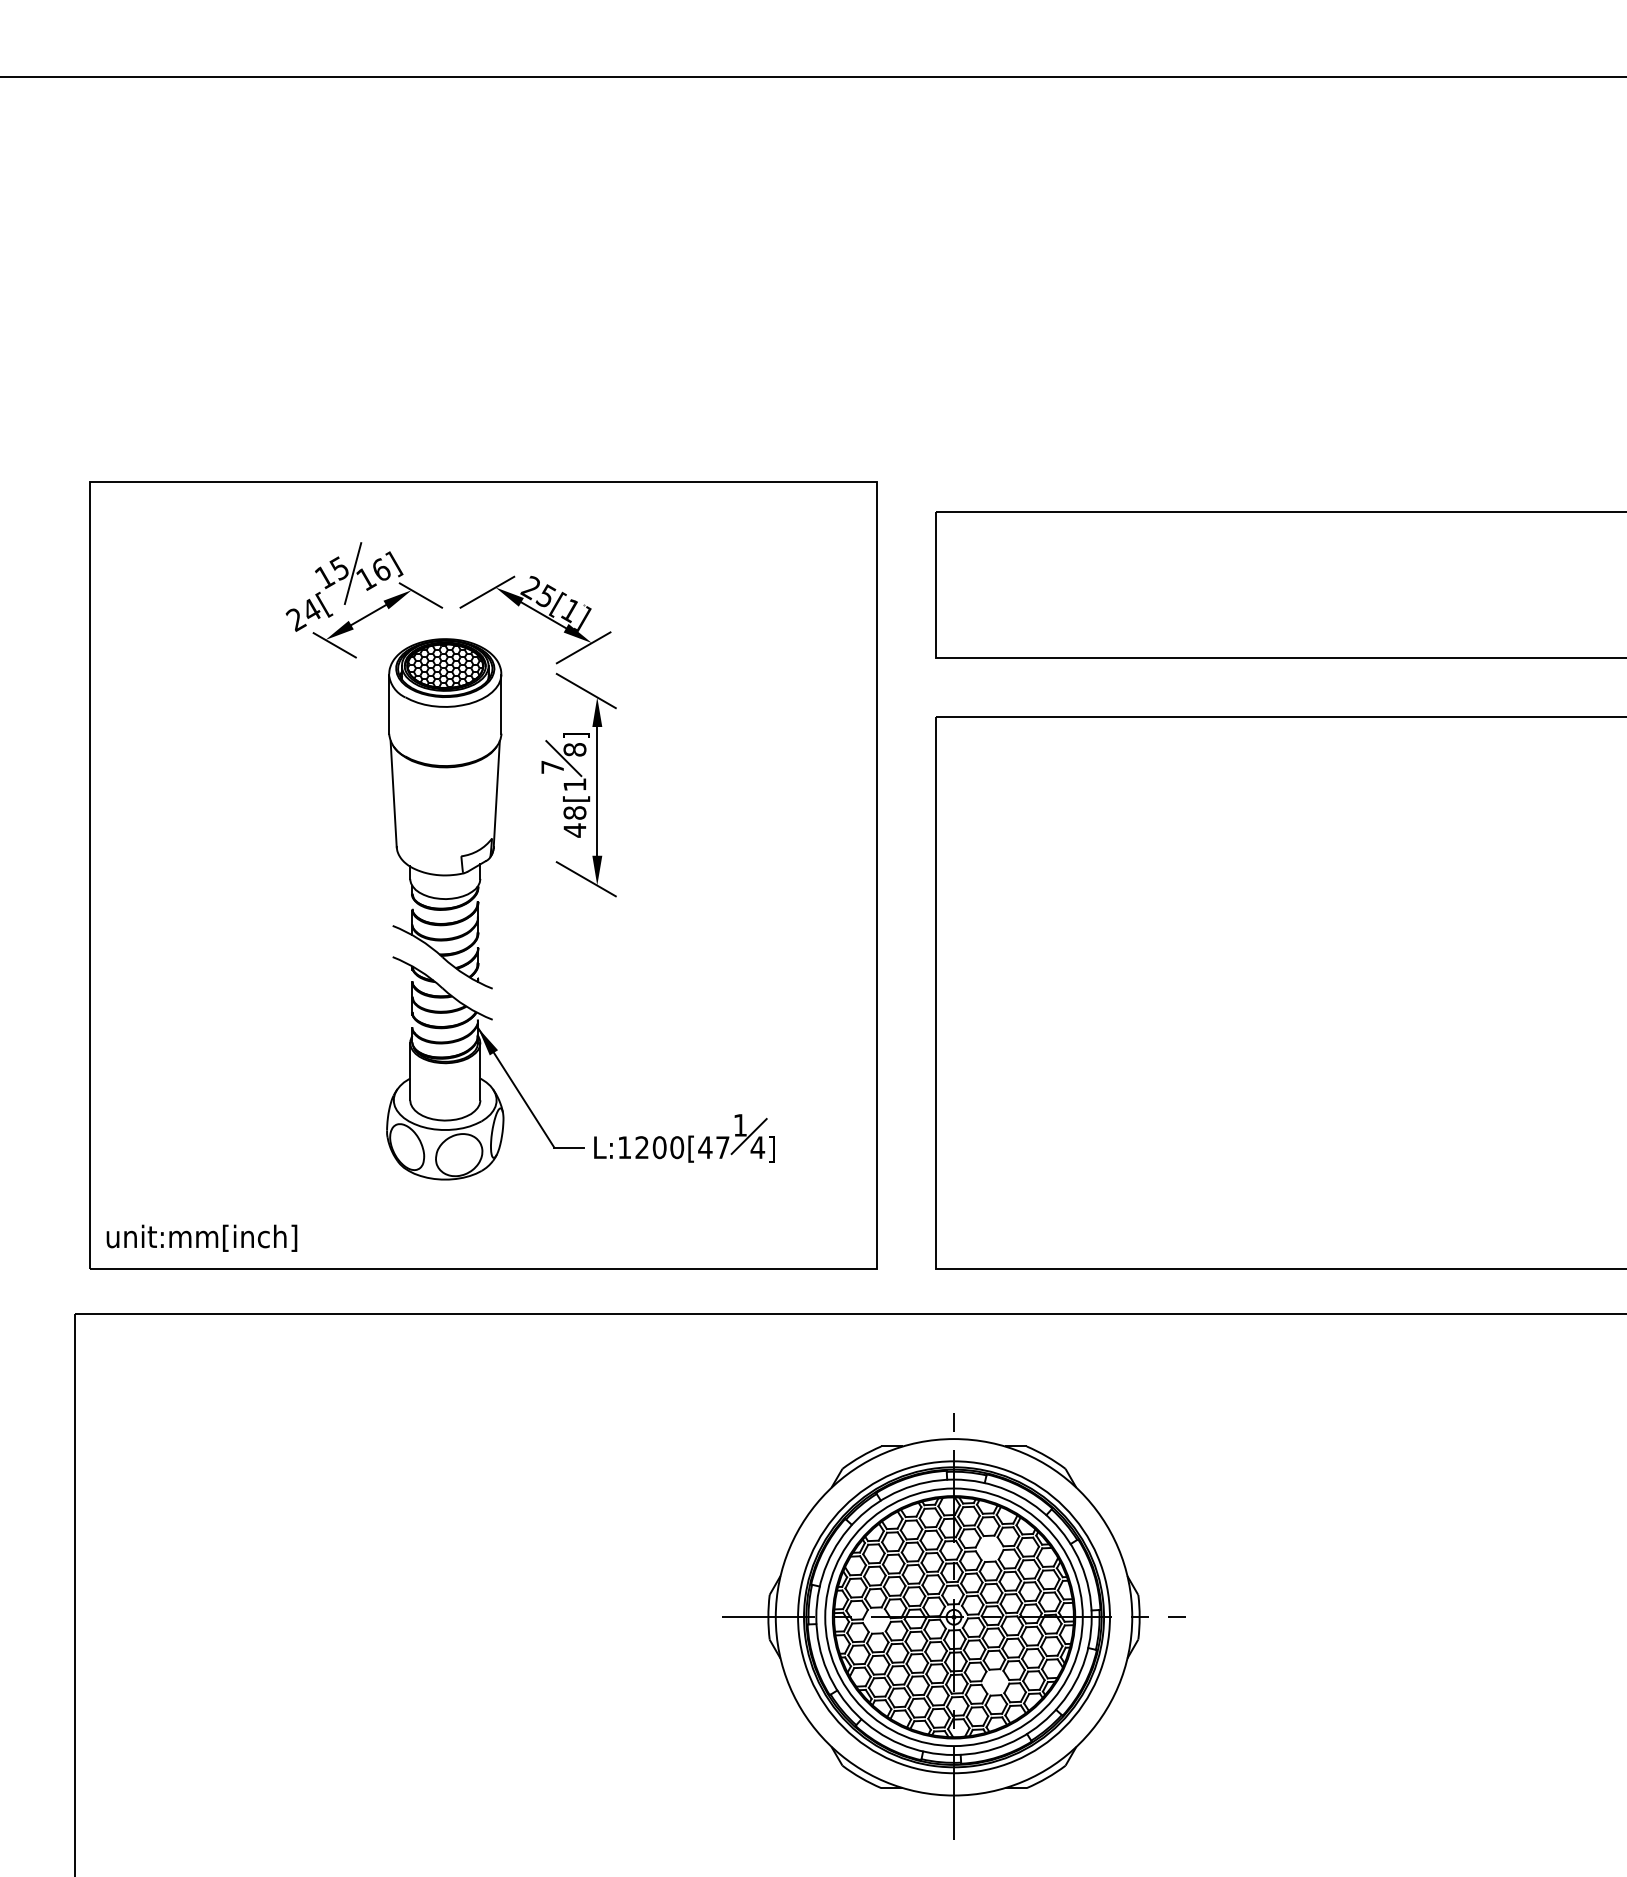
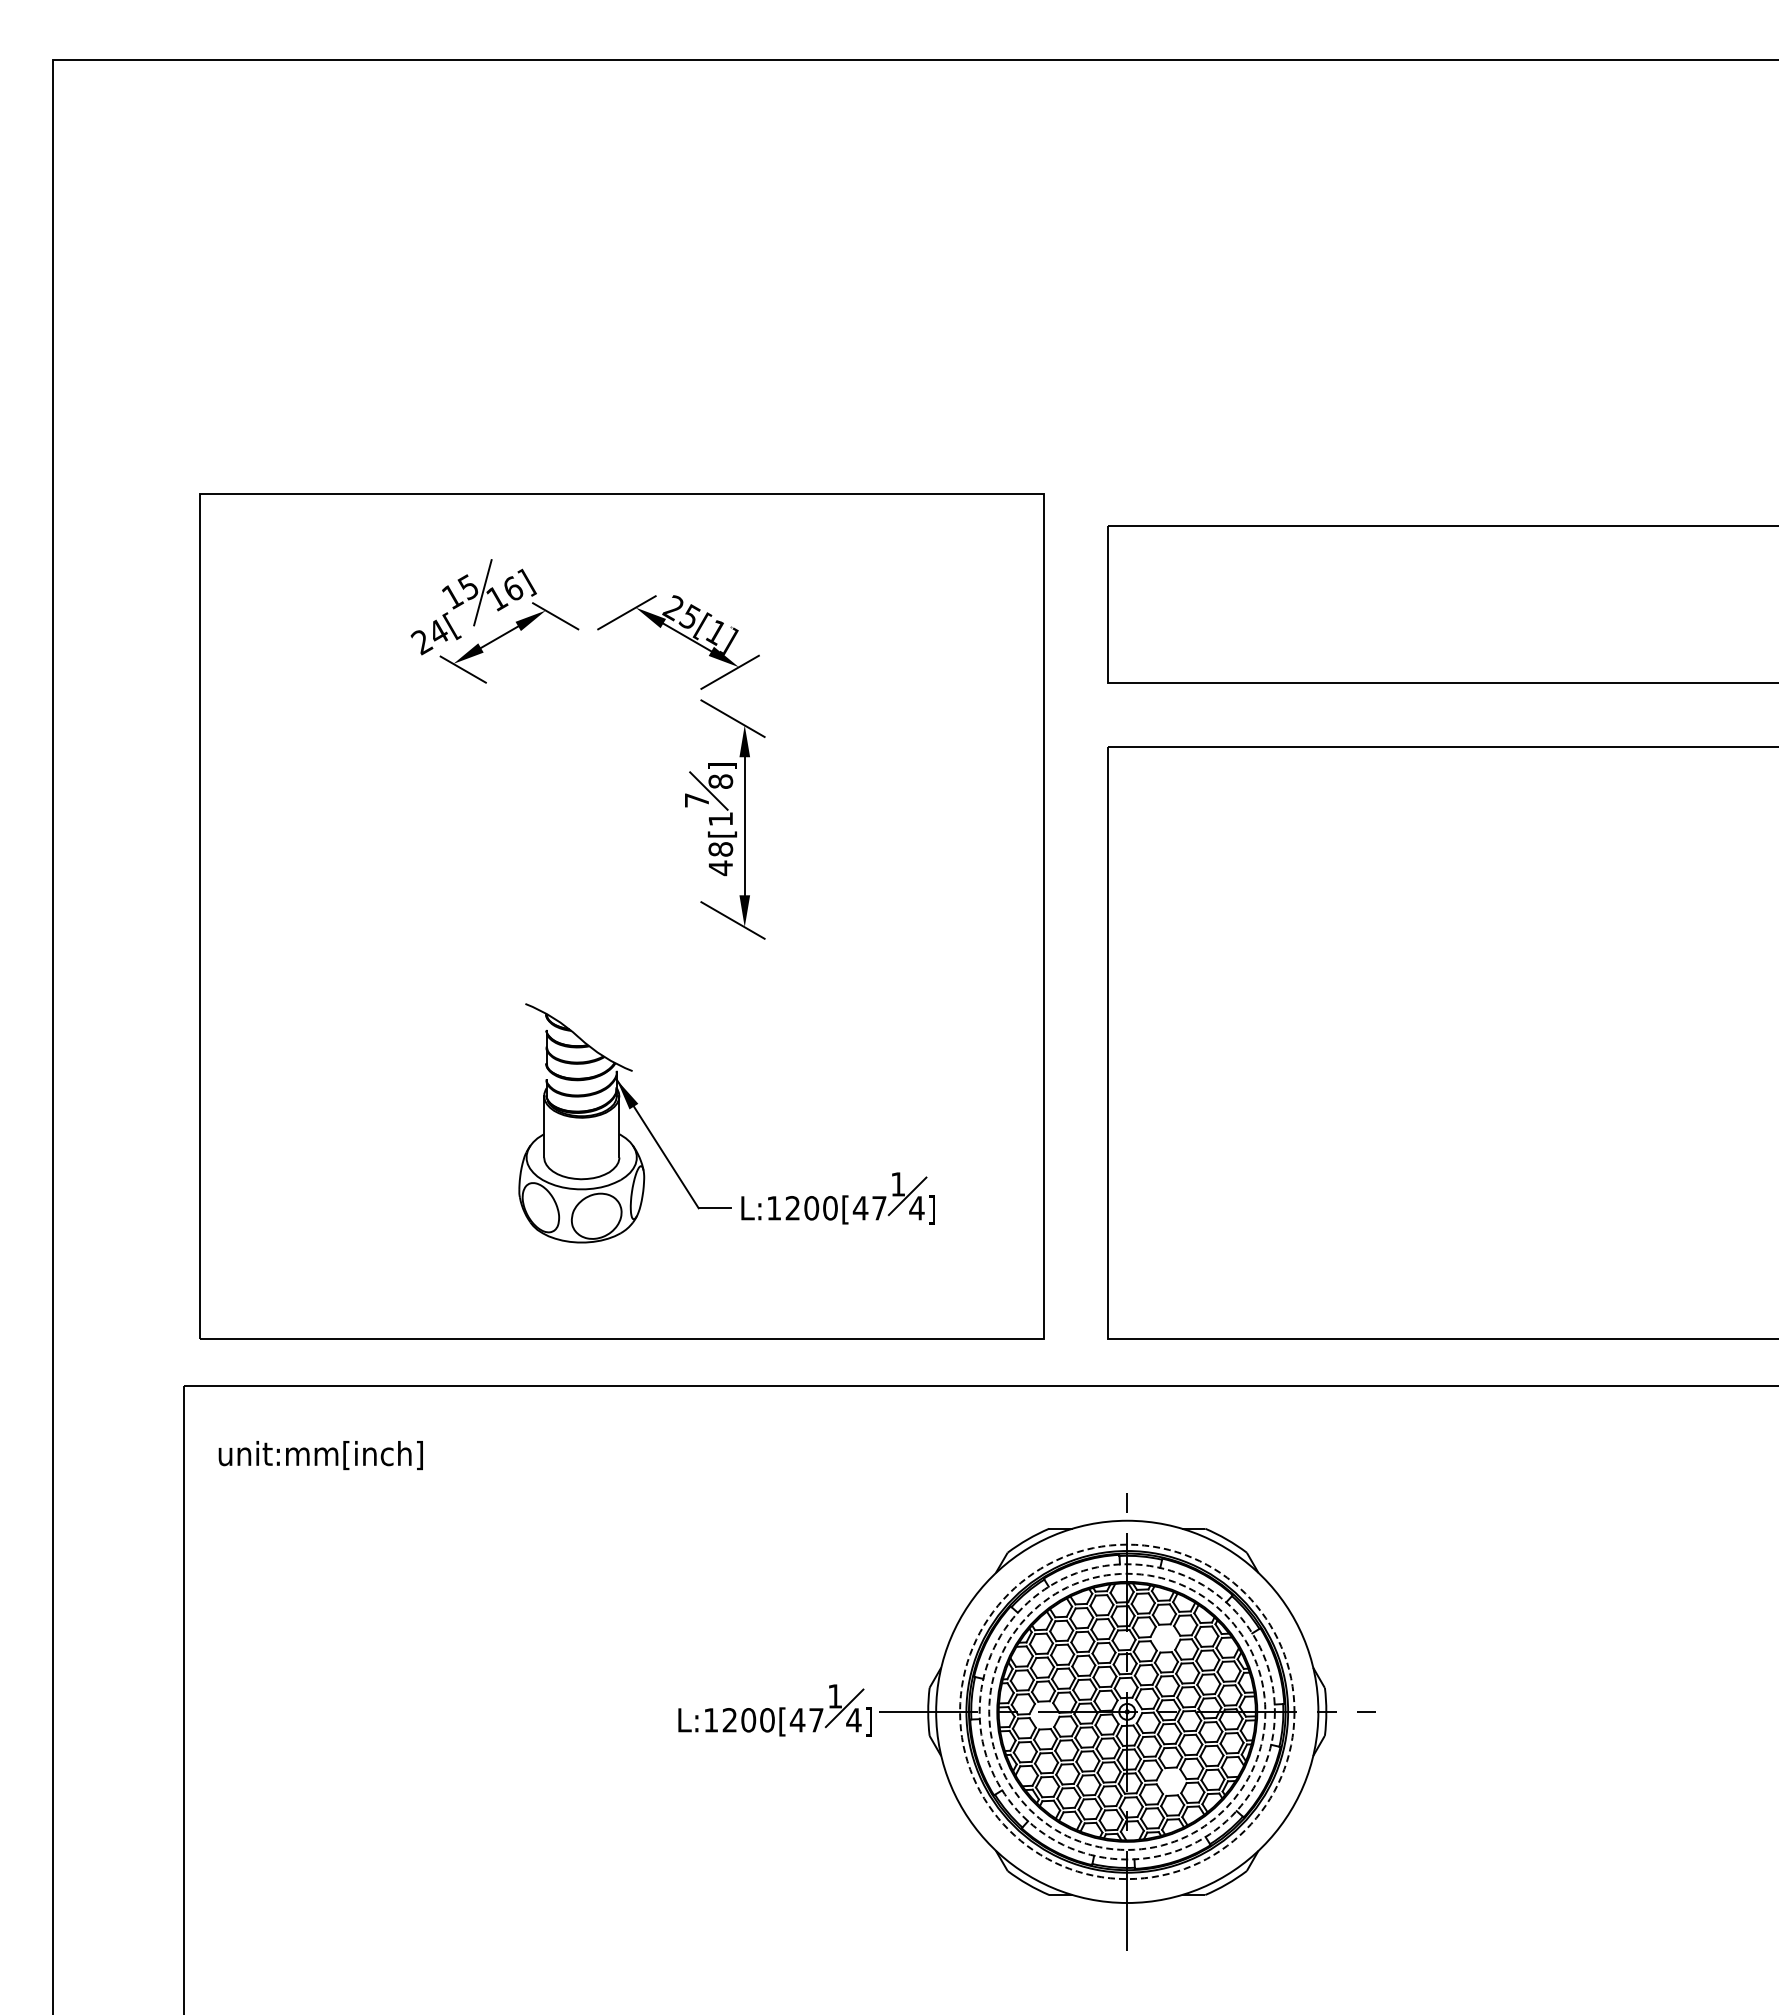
part: (445, 813) -> (581, 850), removed
text: (201, 1238) -> (320, 1455), moved
part: (625, 1616) -> (774, 1710), added
circle: (953, 1616) -> (1126, 1711), solid -> dashed
circle: (954, 1616) -> (1127, 1711), solid -> dashed
circle: (954, 1616) -> (1127, 1711), solid -> dashed

